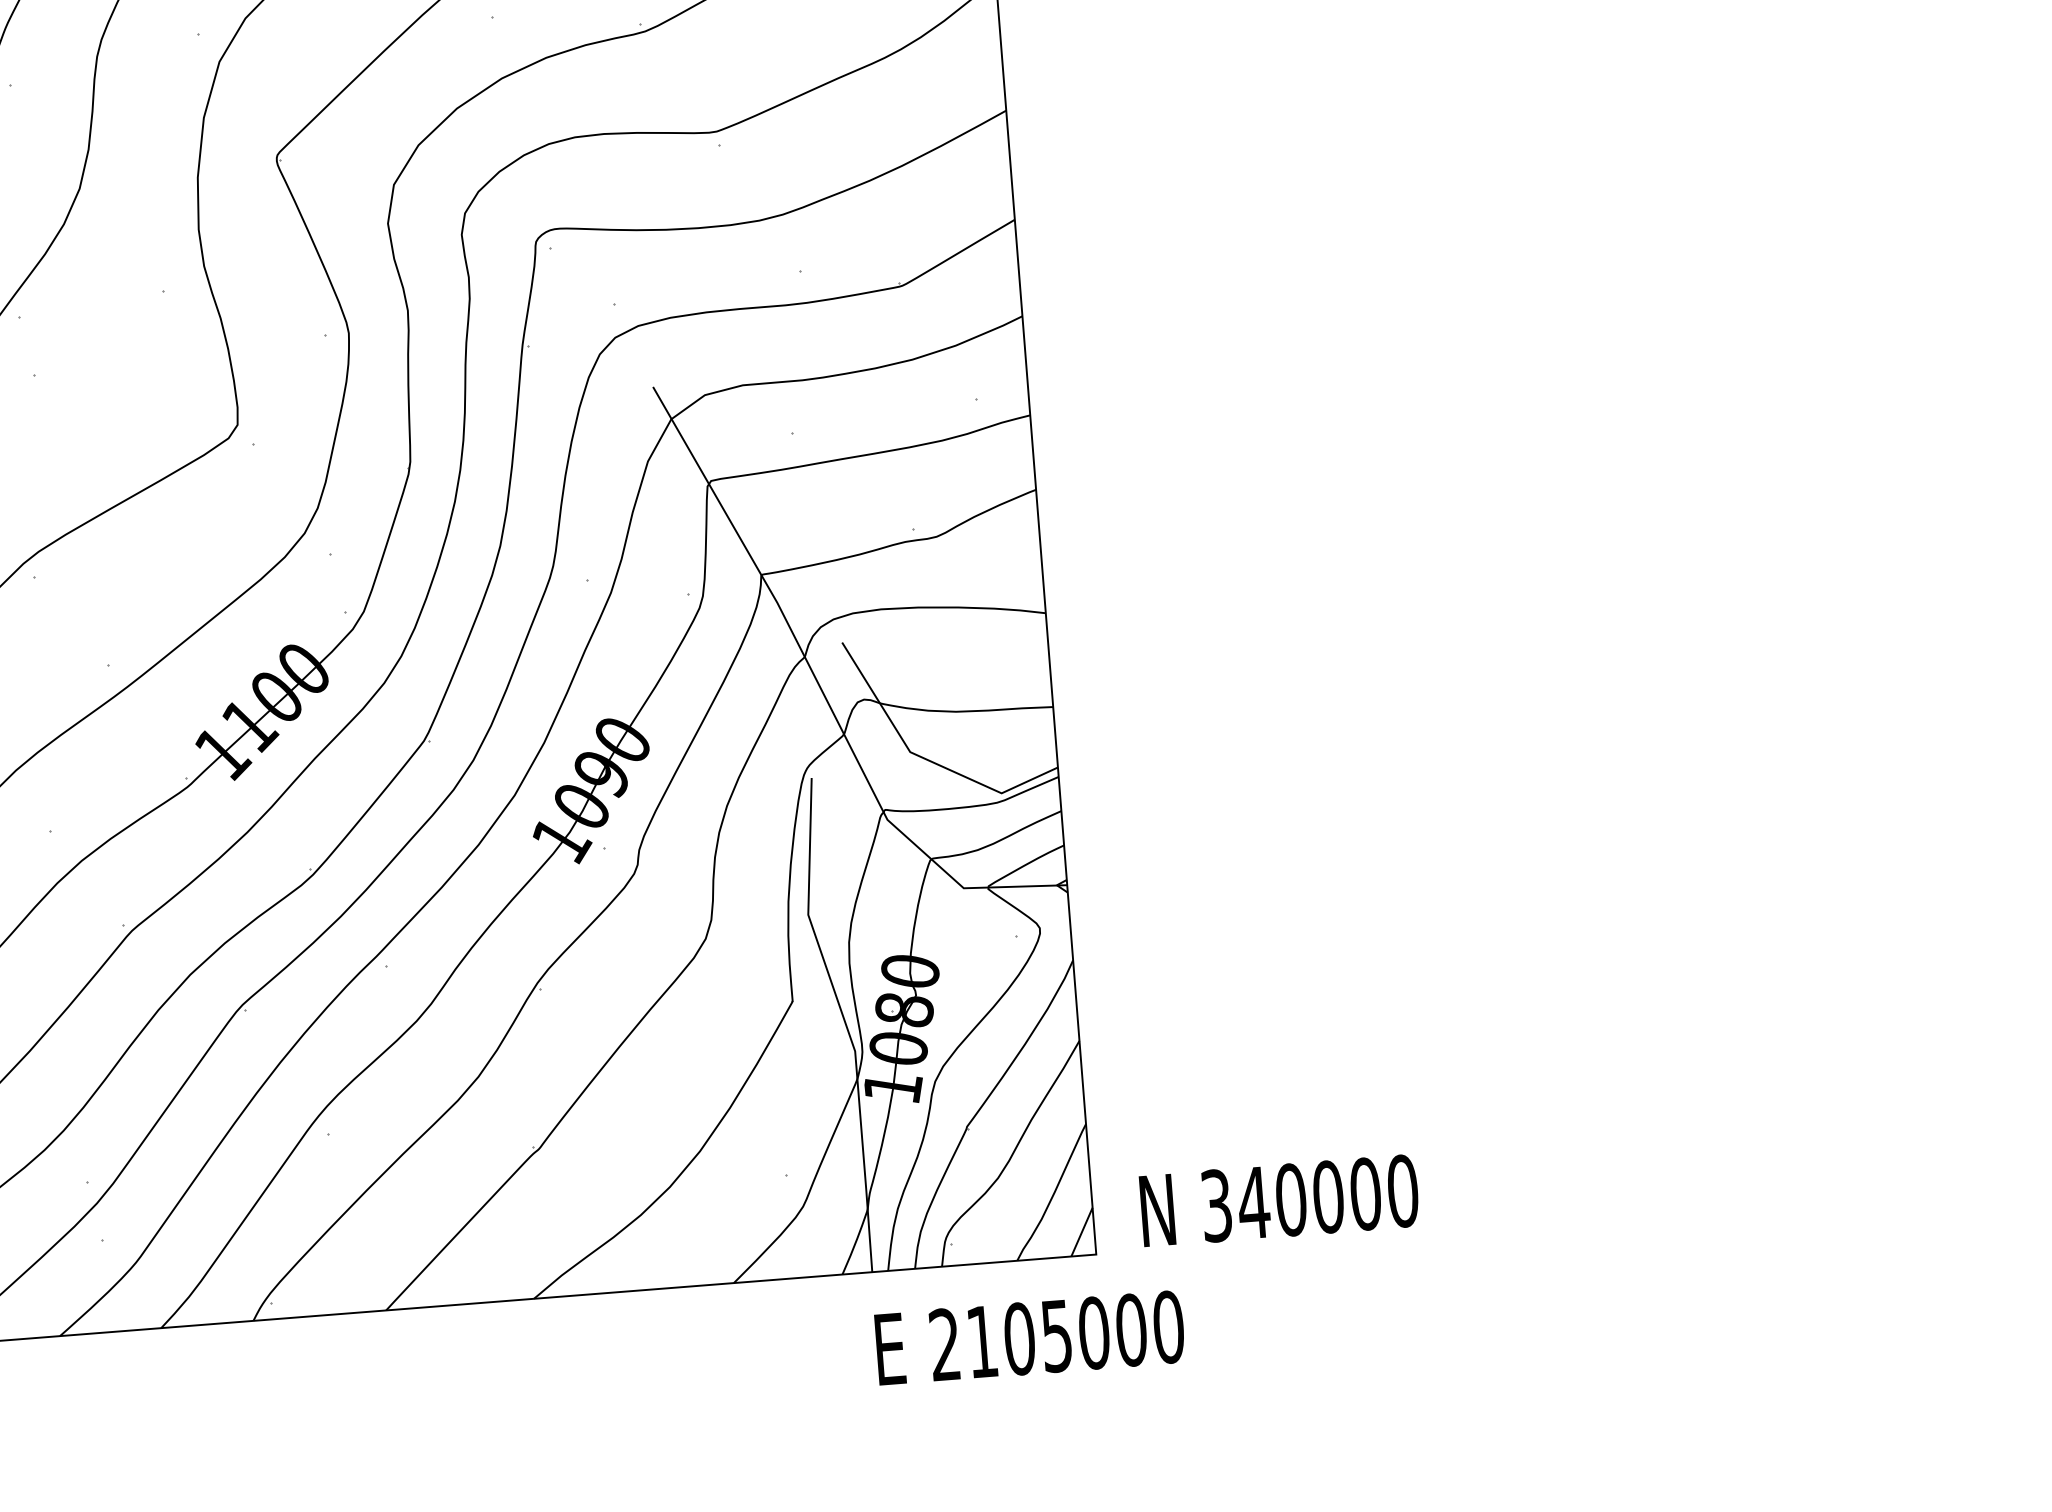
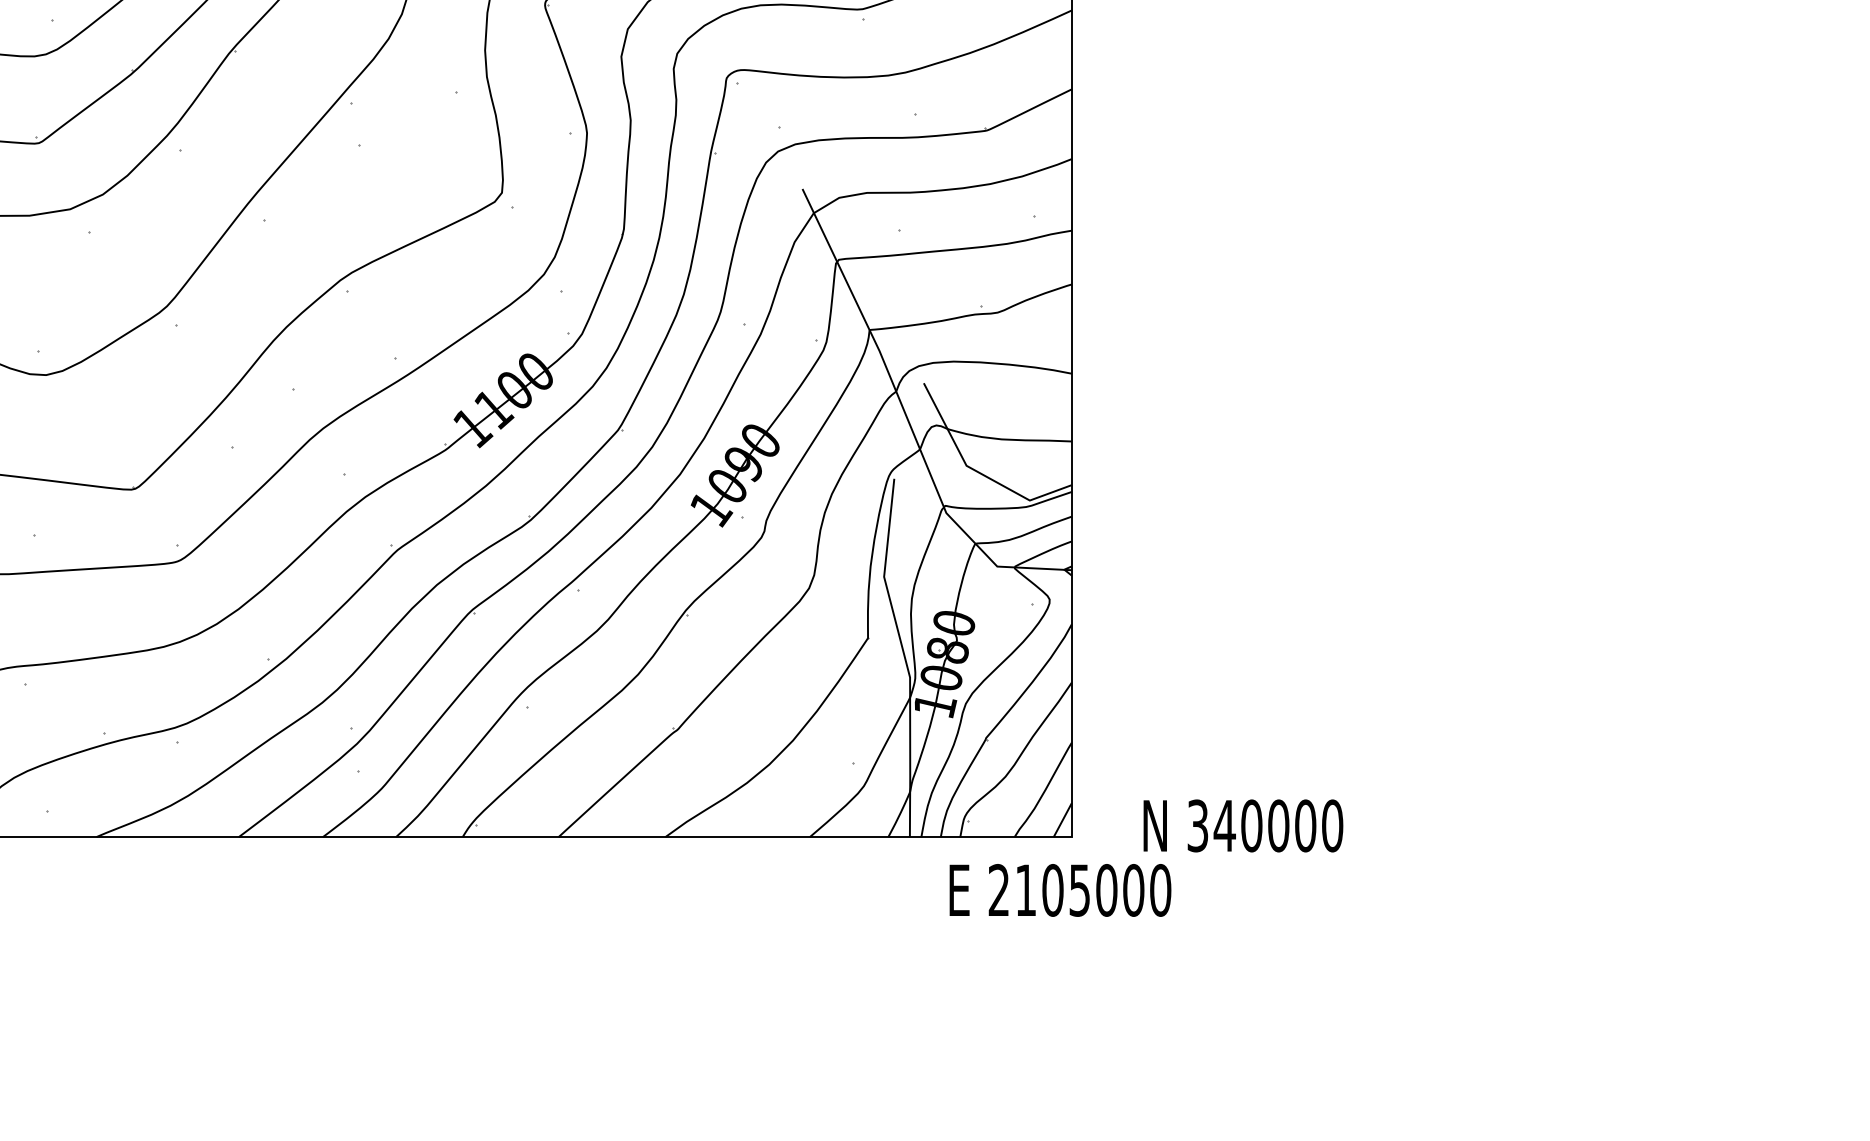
text: (1279, 1200) -> (1243, 825), moved
text: (1030, 1338) -> (1060, 890), moved

